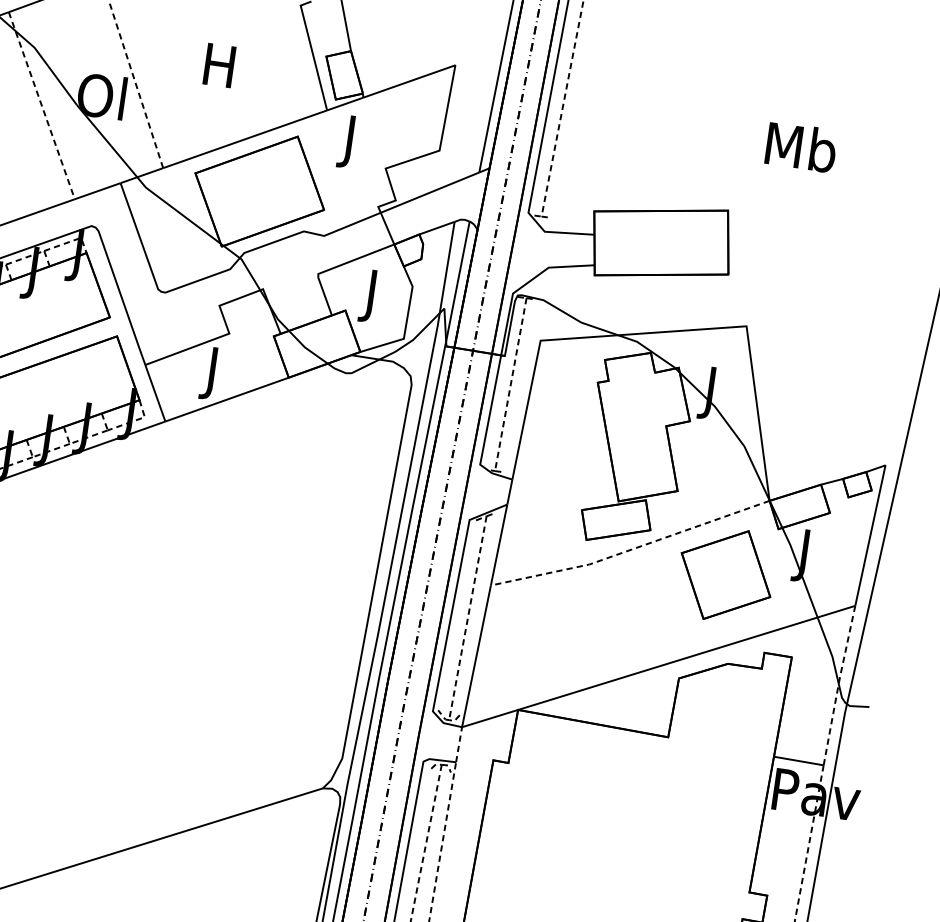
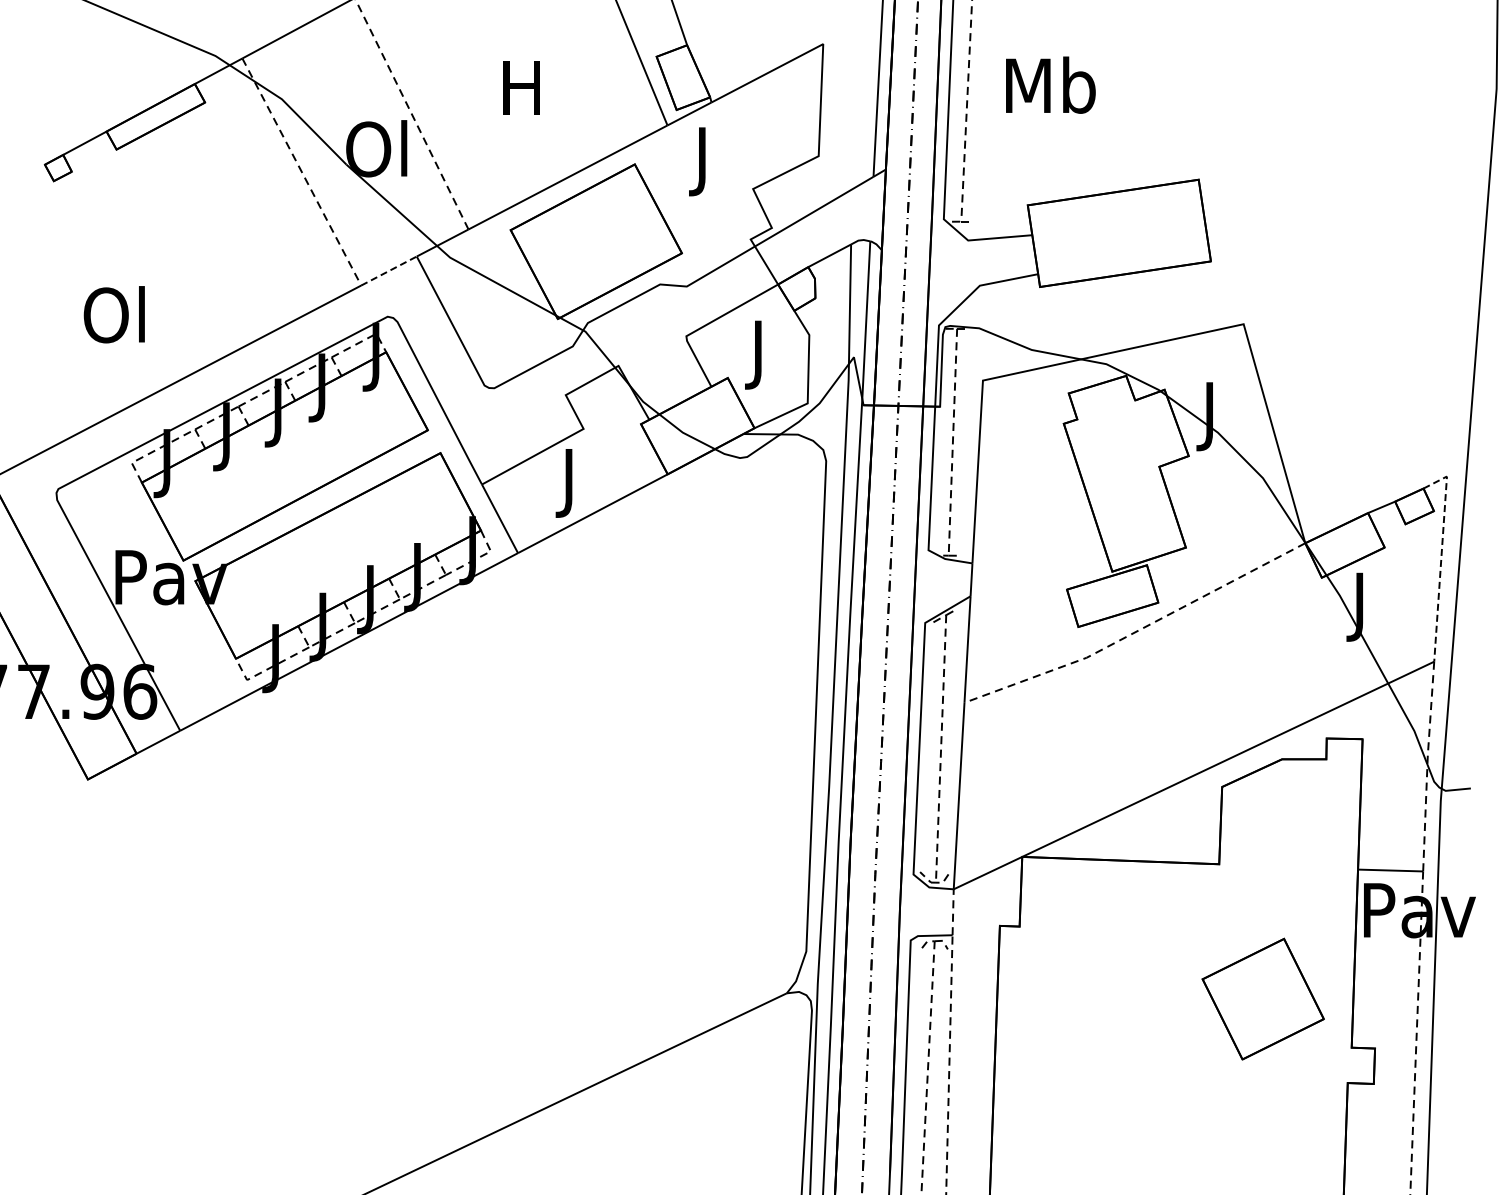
text: (801, 146) -> (1050, 84), moved
line: (98, 190) -> (389, 270), solid -> dashed
line: (872, 525) -> (1441, 555), solid -> dashed
part: (725, 574) -> (1262, 998), moved

